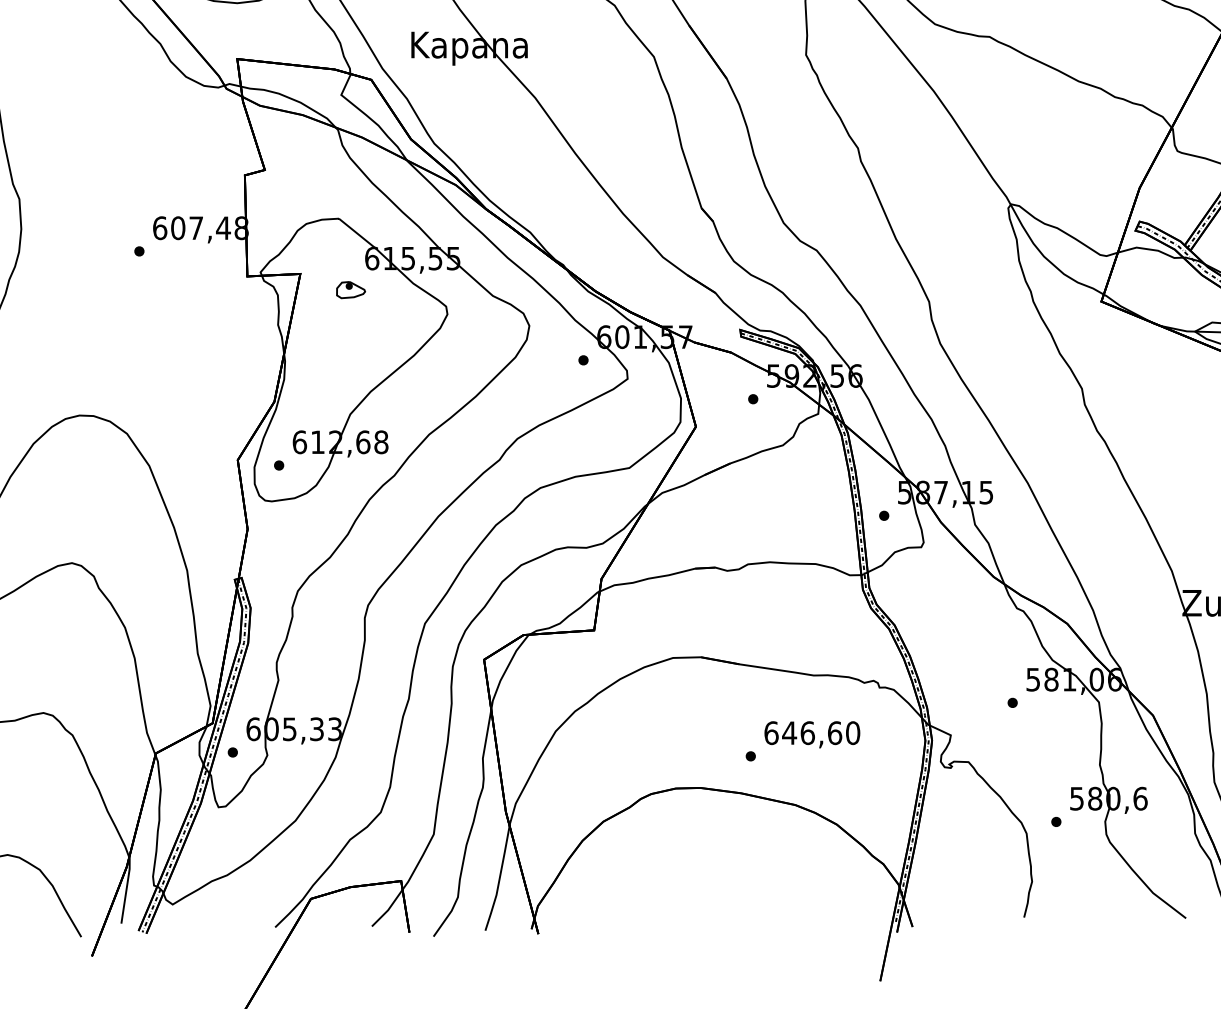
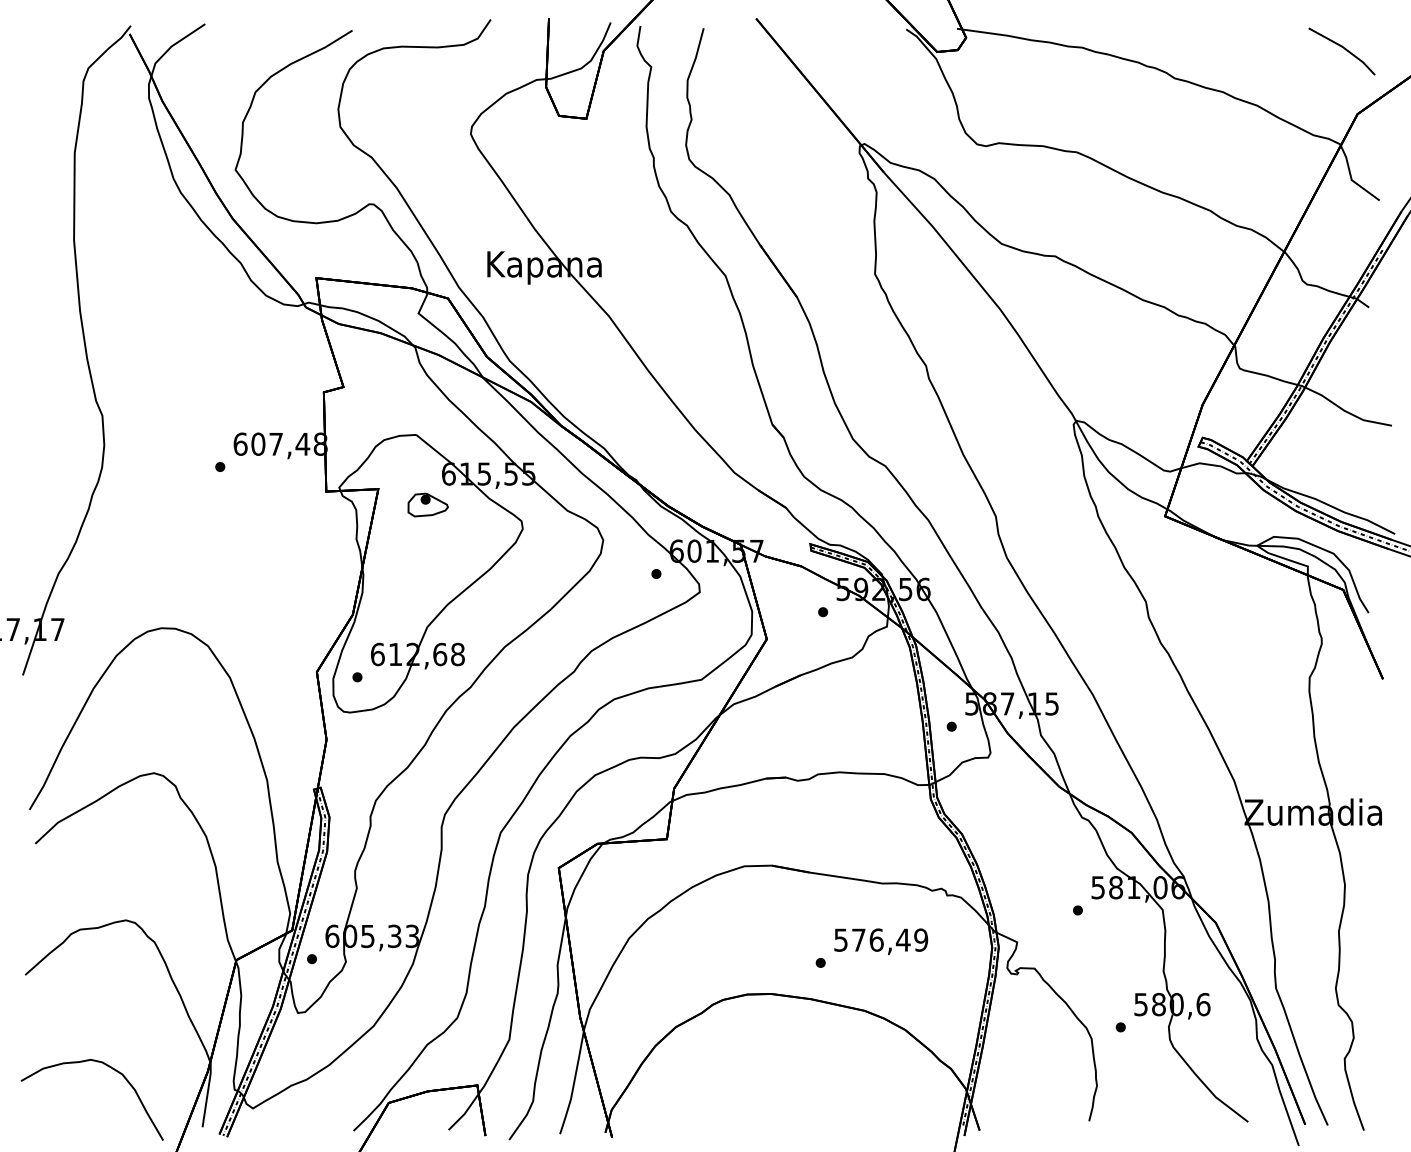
part: (350, 289) -> (427, 504), size x1.43
text: (812, 732) -> (881, 939), 646,60 -> 576,49

